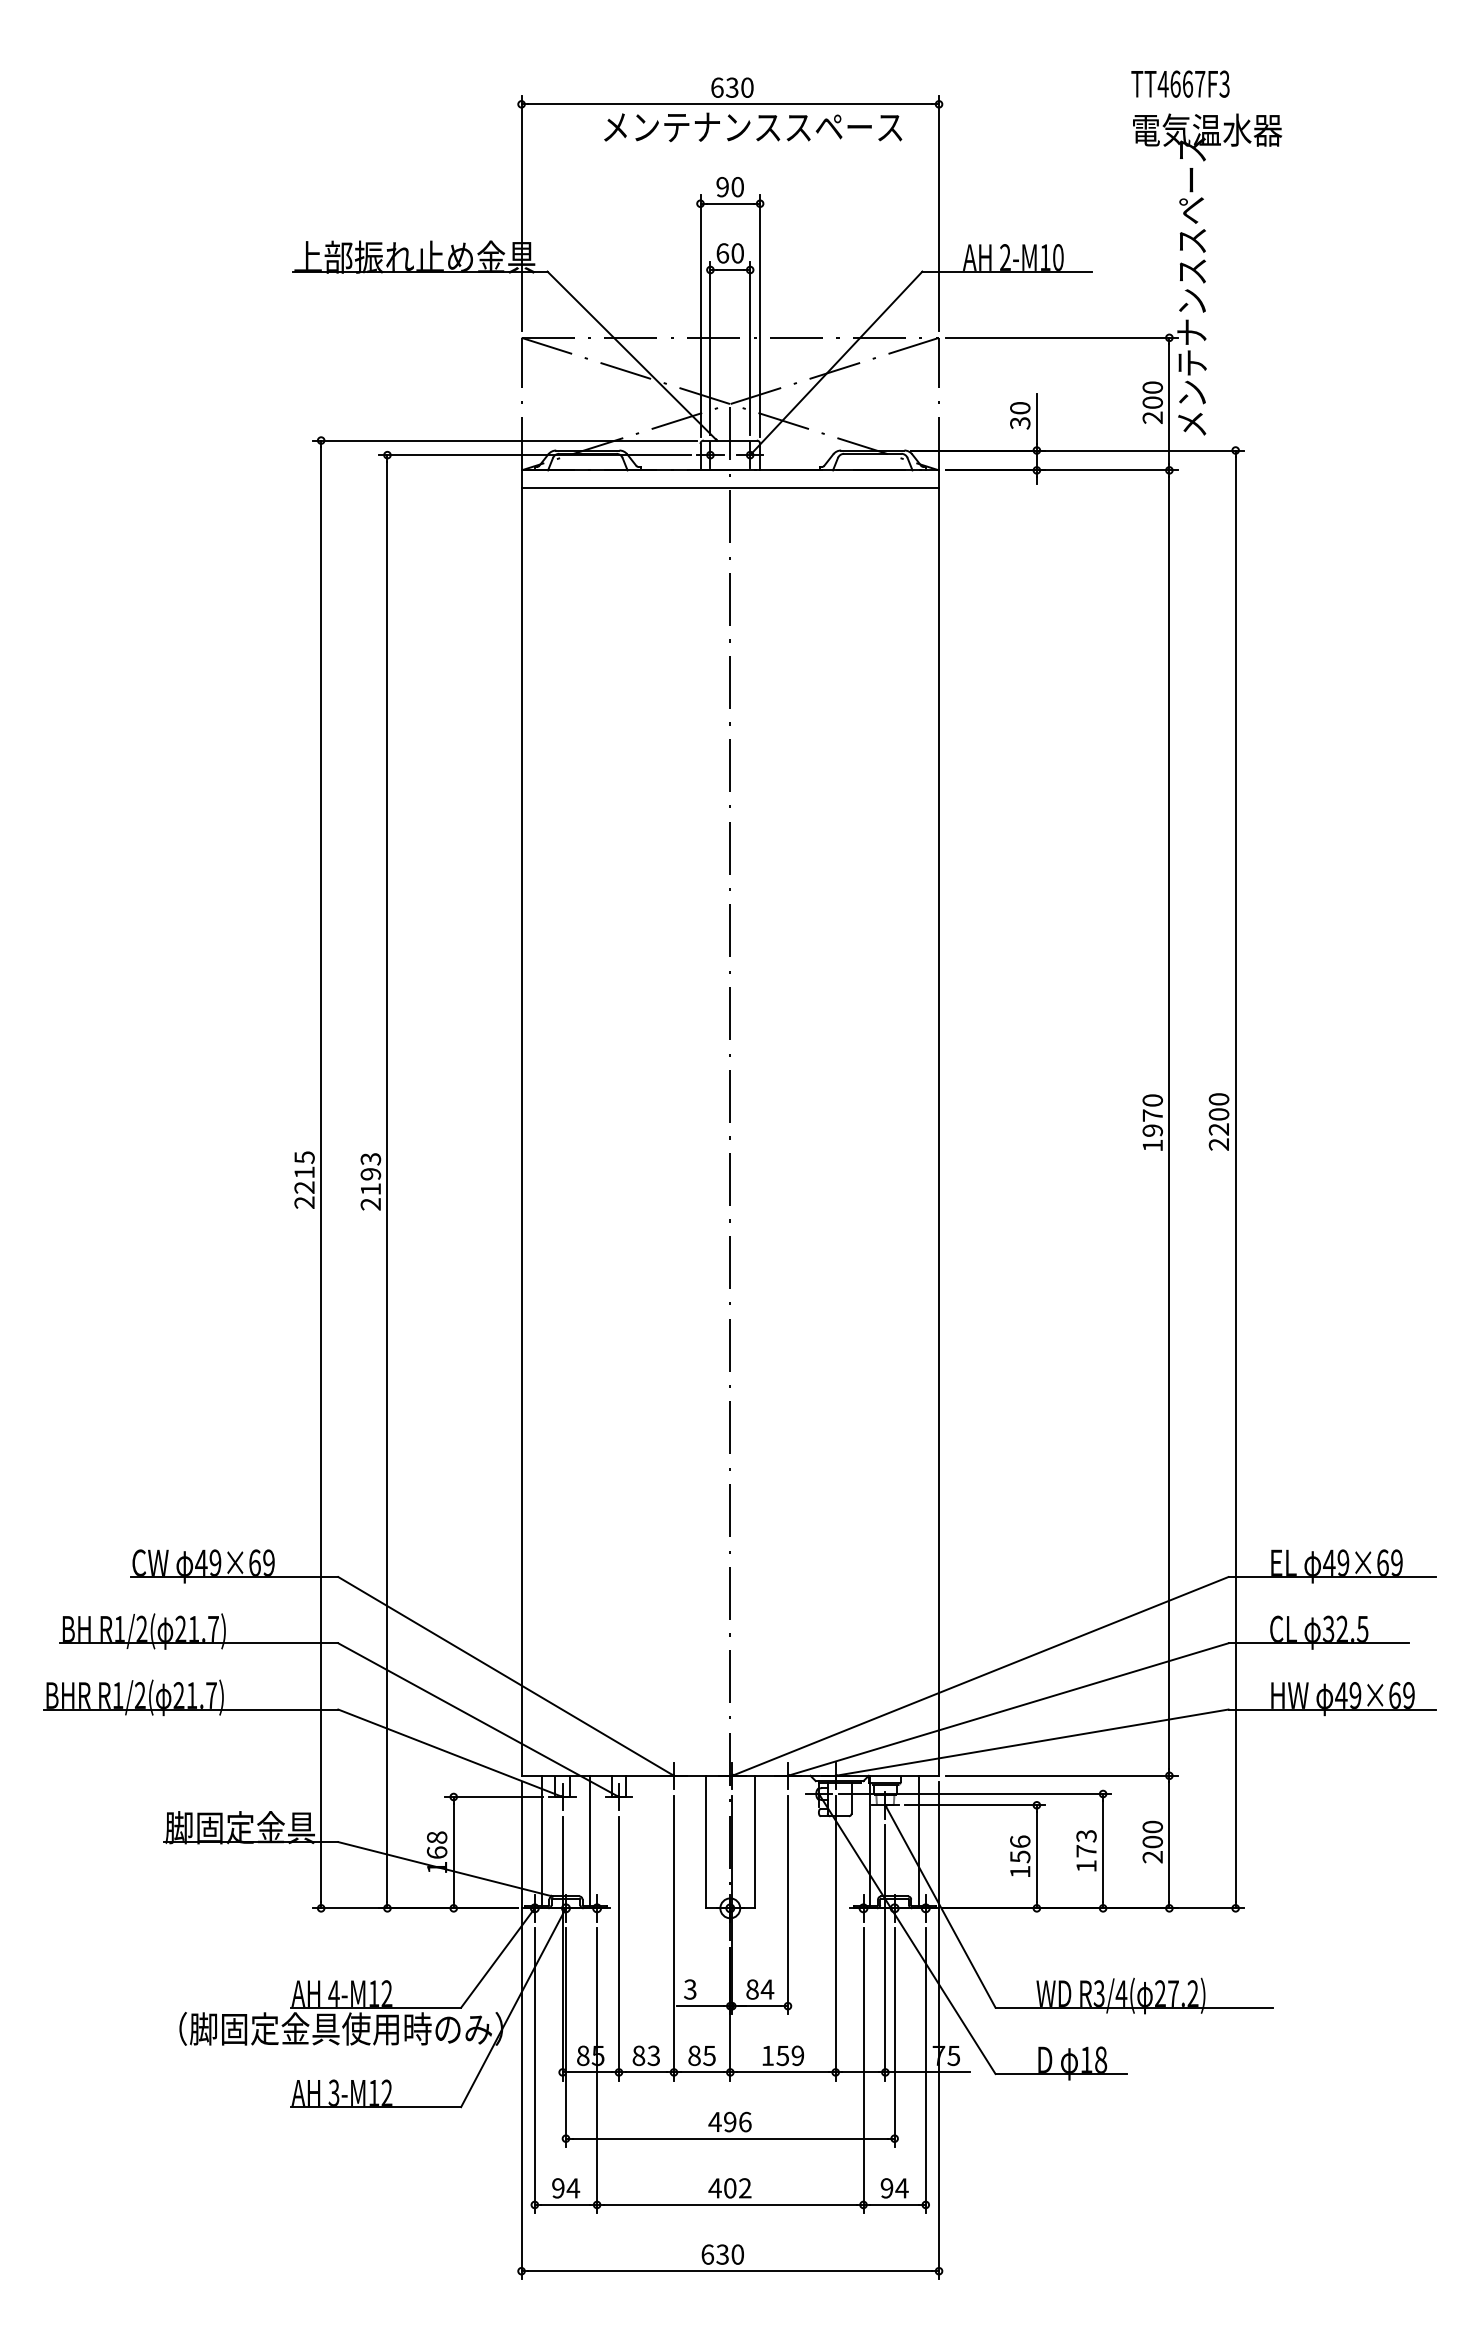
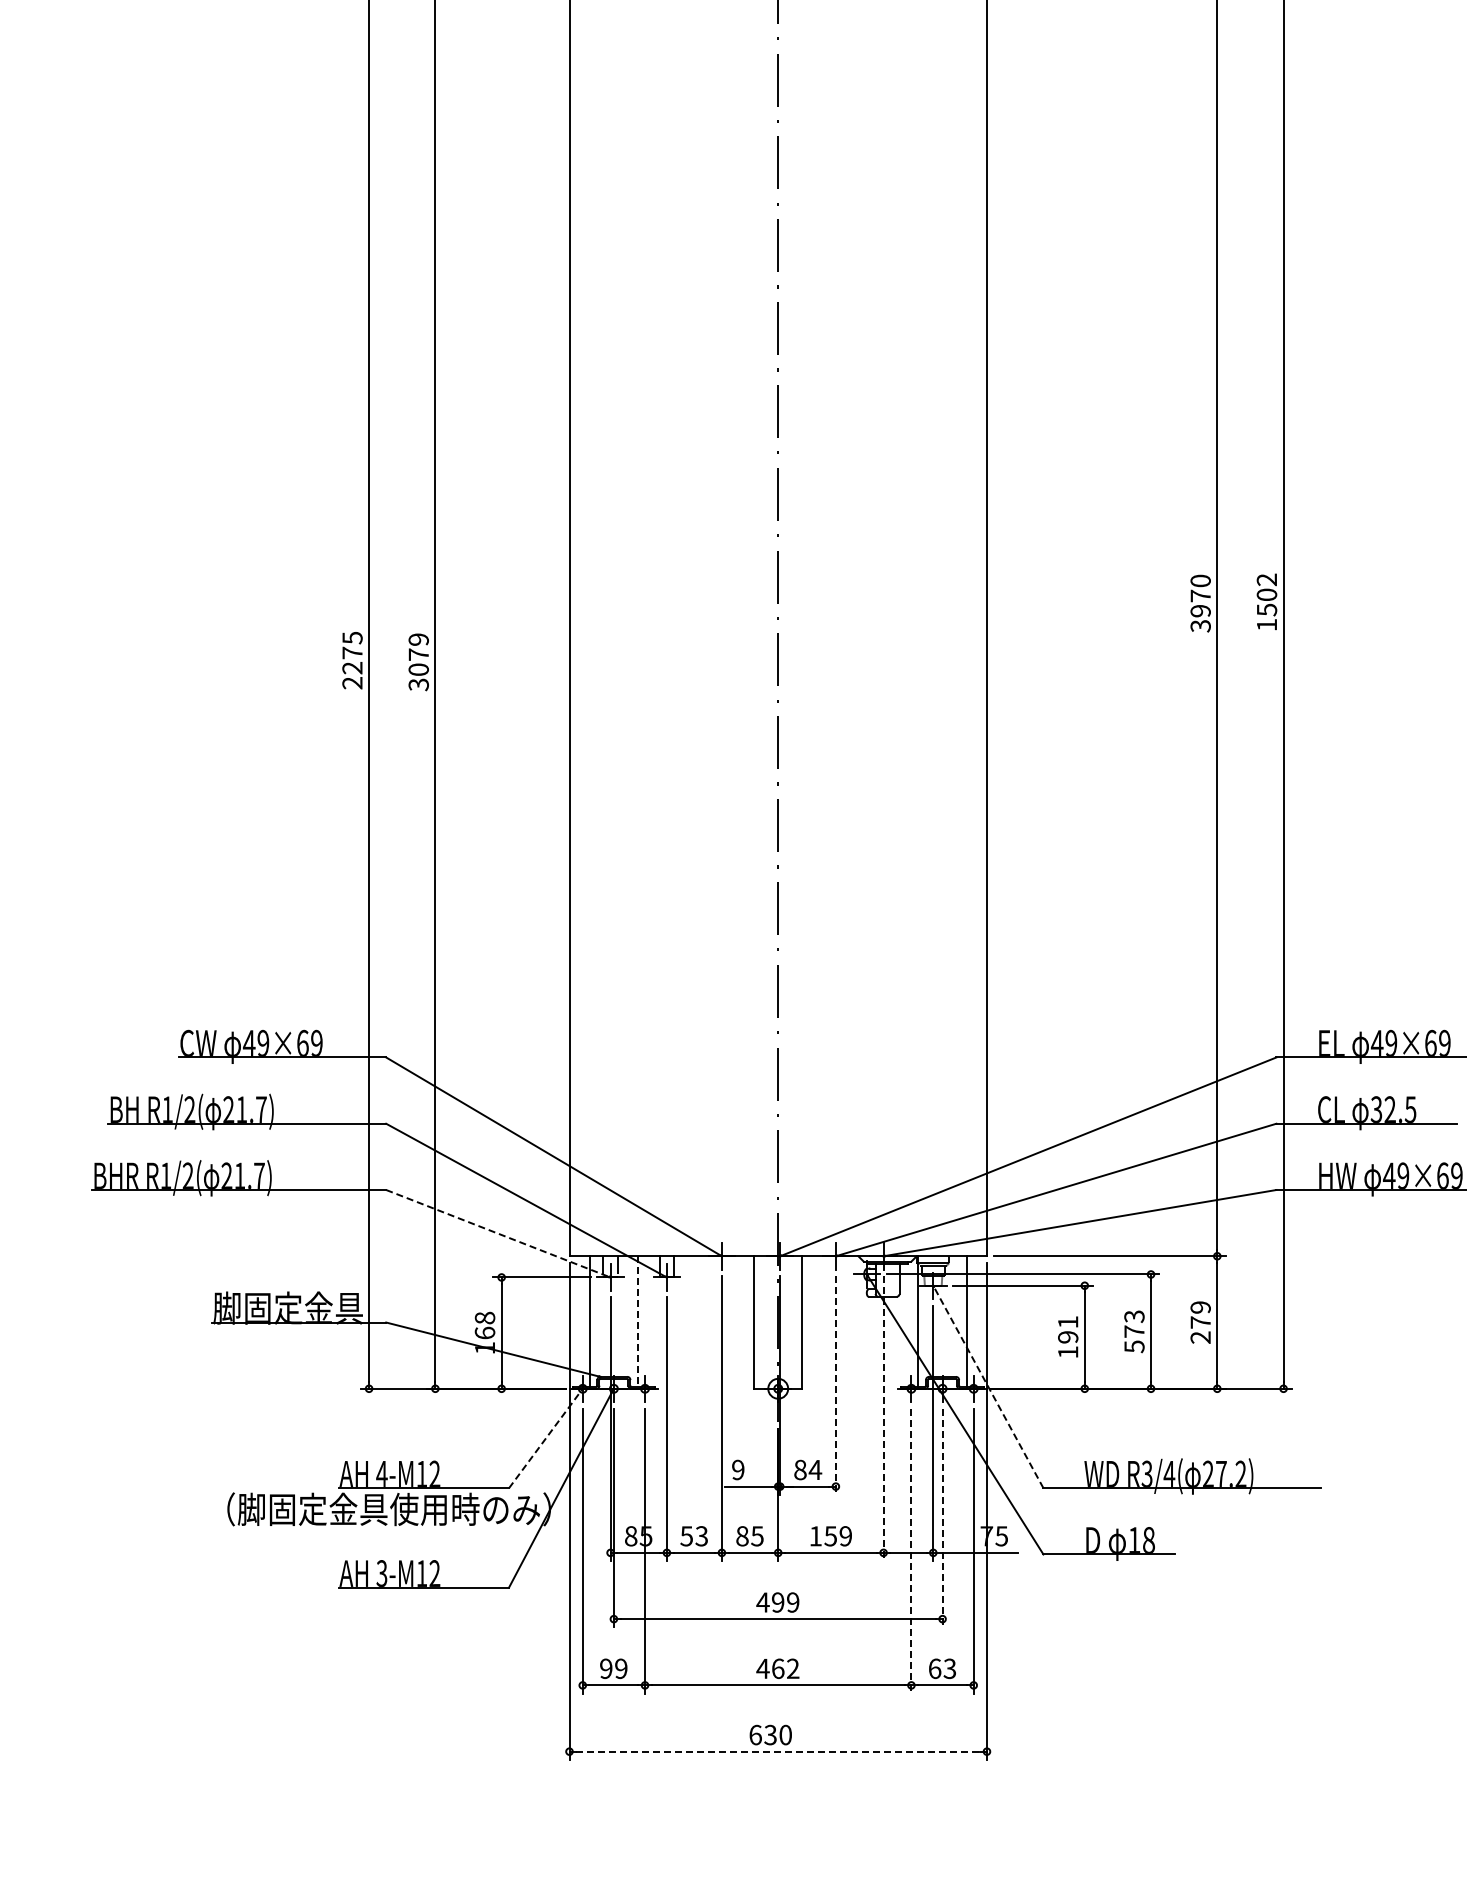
text: (1218, 1121) -> (1266, 601), 2200 -> 1502
text: (1152, 1145) -> (1200, 625), 1970 -> 3970
text: (304, 1172) -> (352, 652), 2215 -> 2275
text: (370, 1181) -> (418, 661), 2193 -> 3079
line: (450, 1753) -> (498, 1233), solid -> dashed
text: (1152, 1834) -> (1200, 1314), 200 -> 279
line: (590, 1842) -> (638, 1322), solid -> dashed
text: (1020, 1849) -> (1068, 1329), 156 -> 191
text: (1086, 1866) -> (1134, 1346), 173 -> 573
line: (787, 1905) -> (835, 1385), solid -> dashed
line: (940, 1906) -> (988, 1386), solid -> dashed
line: (835, 1938) -> (883, 1418), solid -> dashed
line: (497, 1958) -> (545, 1438), solid -> dashed
text: (690, 1989) -> (738, 1469), 3 -> 9
line: (894, 2038) -> (942, 1518), solid -> dashed
text: (638, 2055) -> (686, 1535), 83 -> 53
line: (863, 2070) -> (911, 1550), solid -> dashed
text: (745, 2121) -> (793, 1601), 496 -> 499
text: (573, 2188) -> (621, 1668), 94 -> 99
text: (730, 2188) -> (778, 1668), 402 -> 462
text: (894, 2188) -> (942, 1668), 94 -> 63
line: (730, 2271) -> (778, 1751), solid -> dashed

